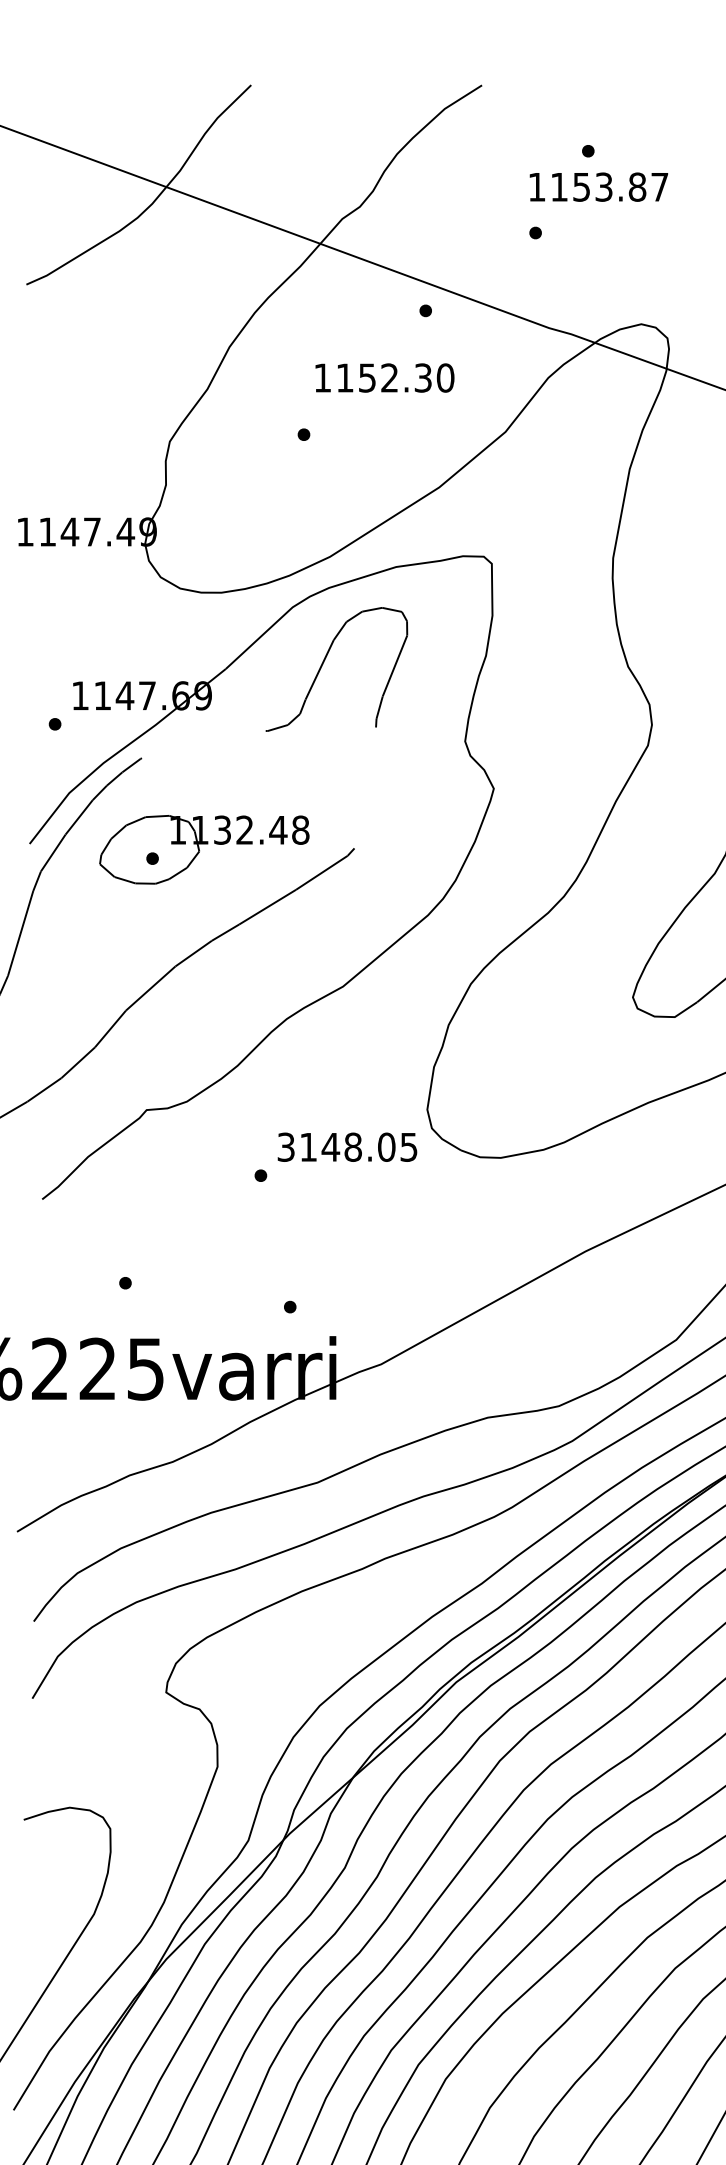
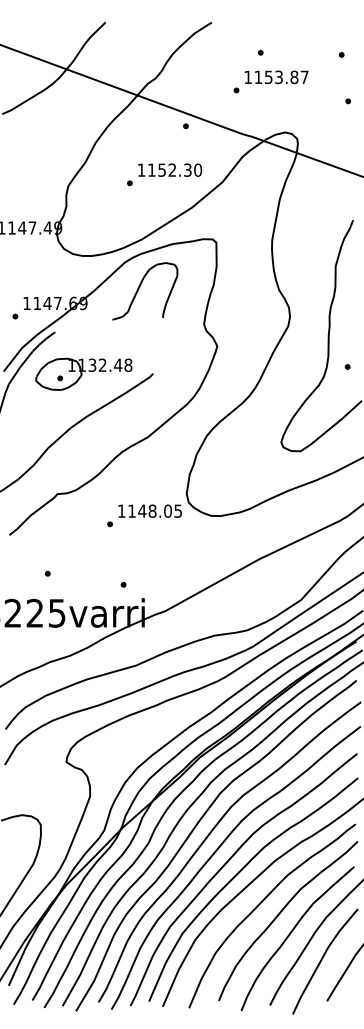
text: (598, 187) -> (276, 77), moved
text: (385, 376) -> (170, 169), moved
text: (285, 1145) -> (121, 510), 3148.05 -> 1148.05

